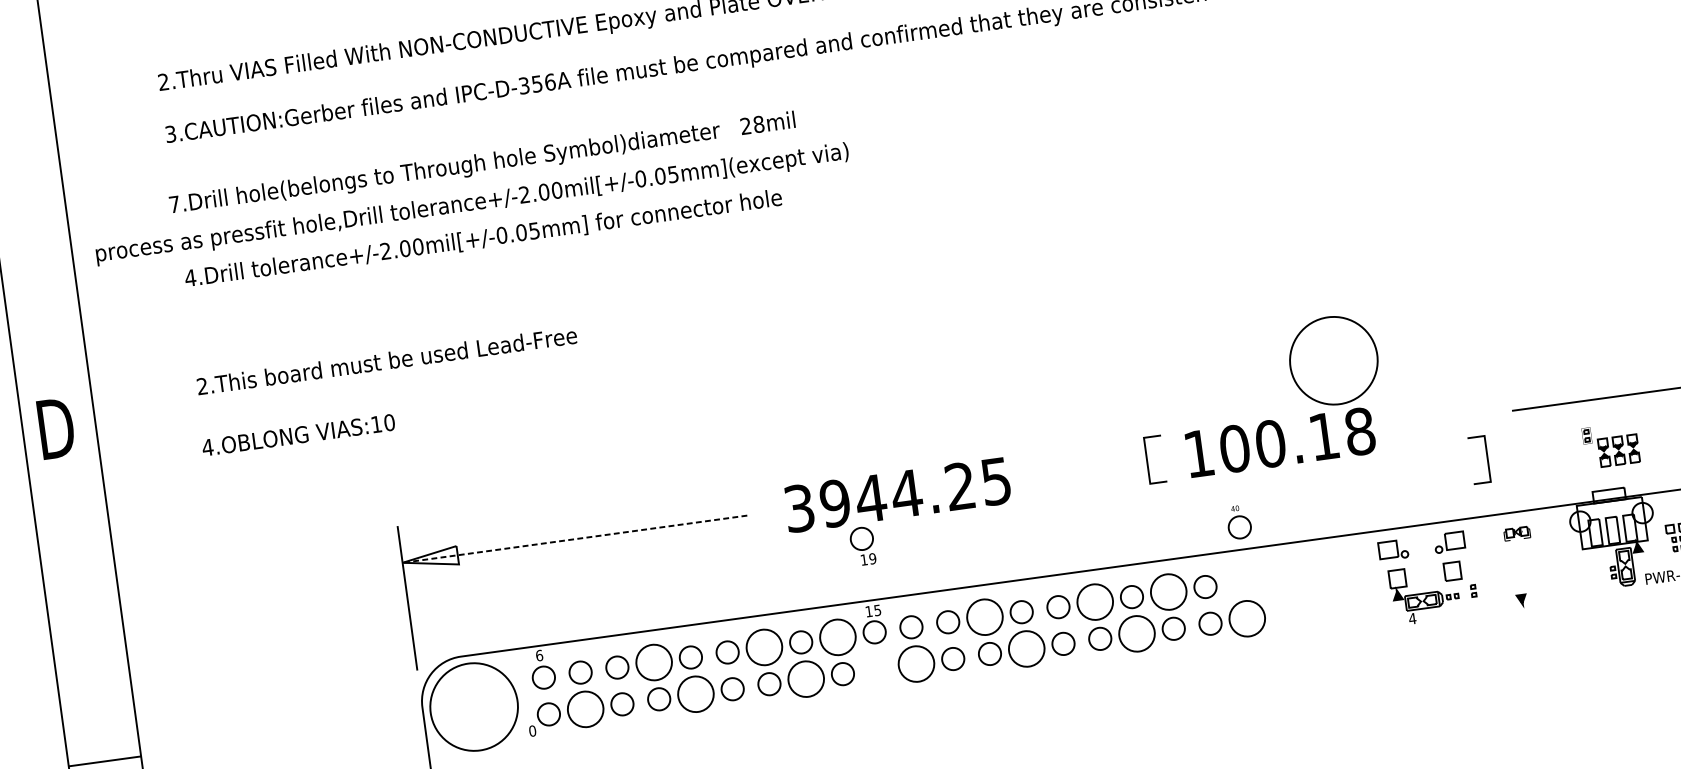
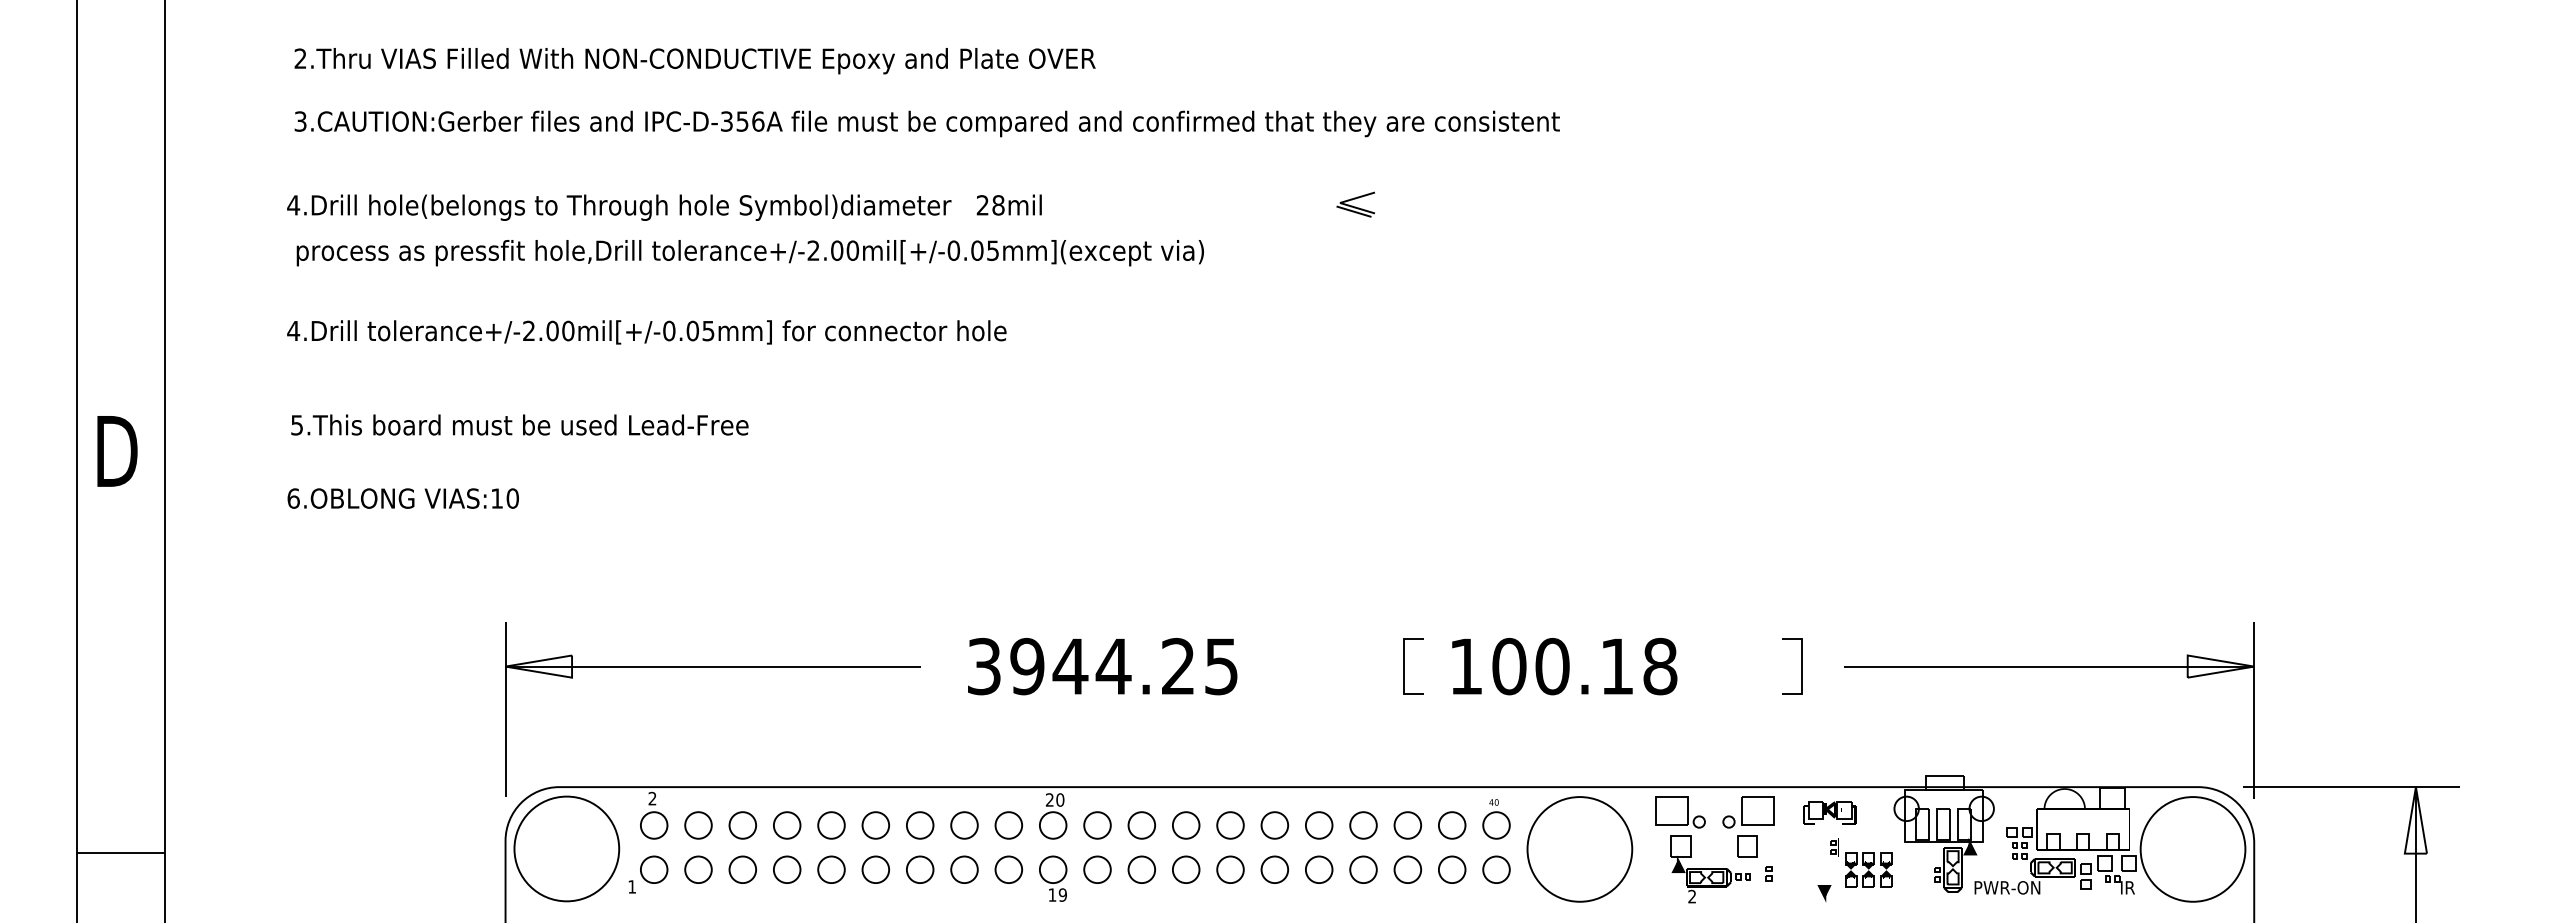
part: (1054, 83) -> (1355, 204), added
text: (174, 204) -> (293, 205), 7.Drill -> 4.Drill
text: (471, 204) -> (749, 253), moved
text: (483, 239) -> (646, 332), moved
circle: (1333, 360) -> (1579, 849), moved
text: (201, 386) -> (296, 425), 2.This -> 5.This
part: (1612, 445) -> (1861, 862), moved
text: (207, 447) -> (293, 498), 4.OBLONG -> 6.OBLONG
line: (1487, 458) -> (1801, 666), moved
part: (1239, 522) -> (1496, 819), moved
part: (1516, 533) -> (1829, 812), size x1.67
line: (575, 539) -> (713, 666), dashed -> solid
part: (1449, 542) -> (1748, 812), size x1.43
part: (863, 546) -> (1053, 878), moved
part: (1393, 550) -> (1680, 812), size x1.43
circle: (1168, 592) -> (1407, 825), size x0.62
circle: (1094, 602) -> (1318, 825), size x0.62
text: (872, 610) -> (1054, 799), 15 -> 20
circle: (984, 617) -> (1185, 825), size x0.62
circle: (1247, 618) -> (1496, 869), size x0.62
text: (1411, 618) -> (1691, 896), 4 -> 2
circle: (1136, 633) -> (1363, 869), size x0.62
circle: (837, 637) -> (1008, 825), size x0.62
circle: (763, 647) -> (919, 825), size x0.62
circle: (1026, 648) -> (1230, 869), size x0.62
text: (539, 655) -> (652, 798), 6 -> 2
circle: (653, 662) -> (786, 825), size x0.62
circle: (916, 663) -> (1097, 869), size x0.62
circle: (806, 678) -> (964, 869), size x0.62
circle: (695, 694) -> (831, 869), size x0.62
circle: (585, 709) -> (698, 869), size x0.62
text: (532, 730) -> (632, 886), 0 -> 1

